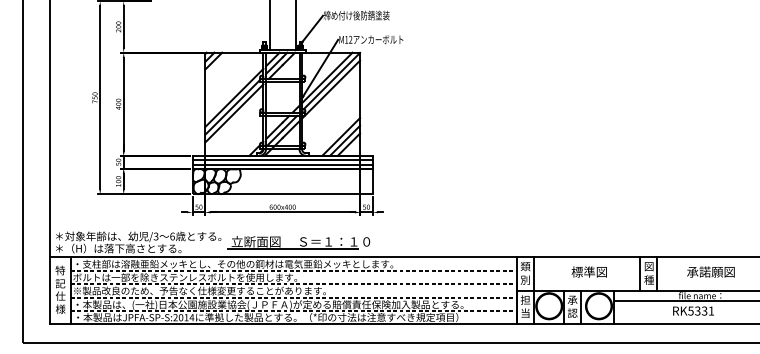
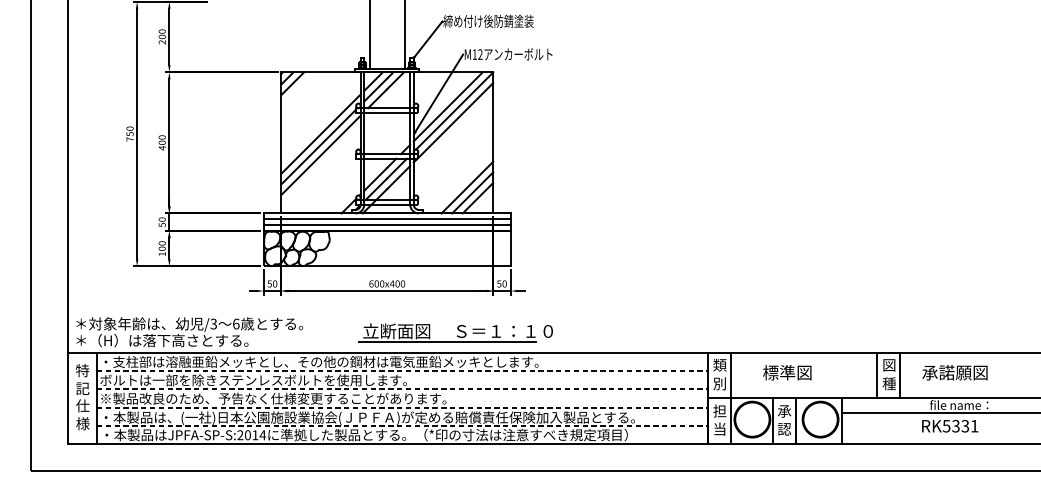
part: (298, 242) -> (455, 332), moved
text: (589, 271) -> (787, 372), moved
text: (710, 271) -> (954, 372), moved

